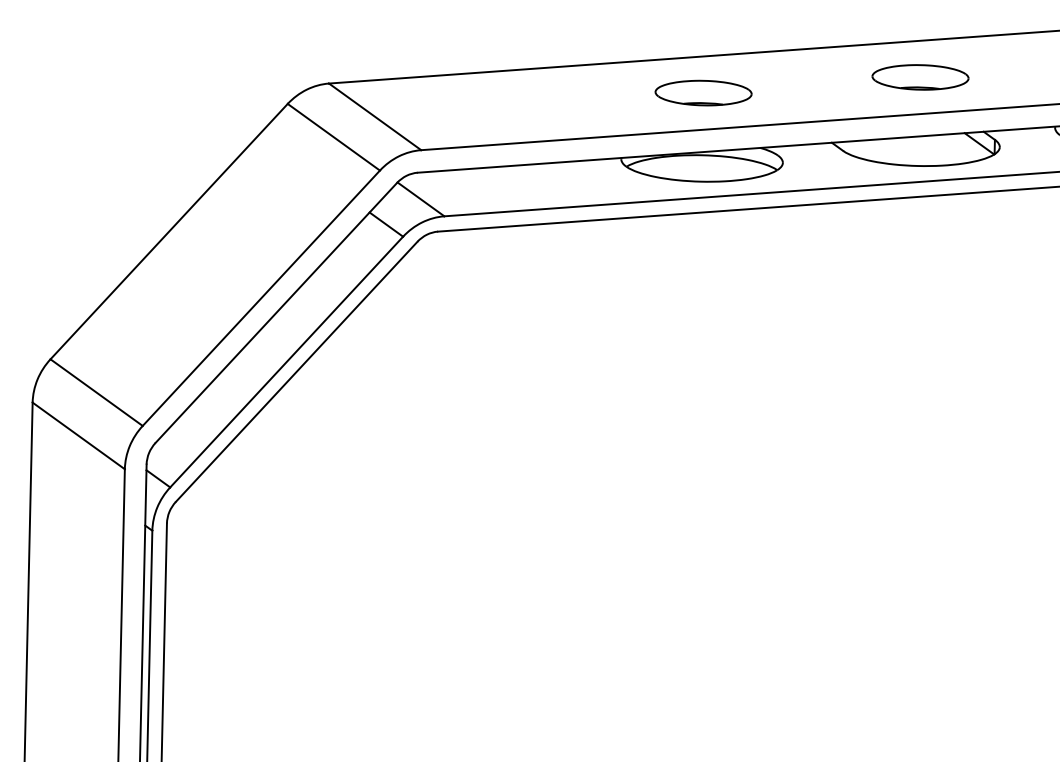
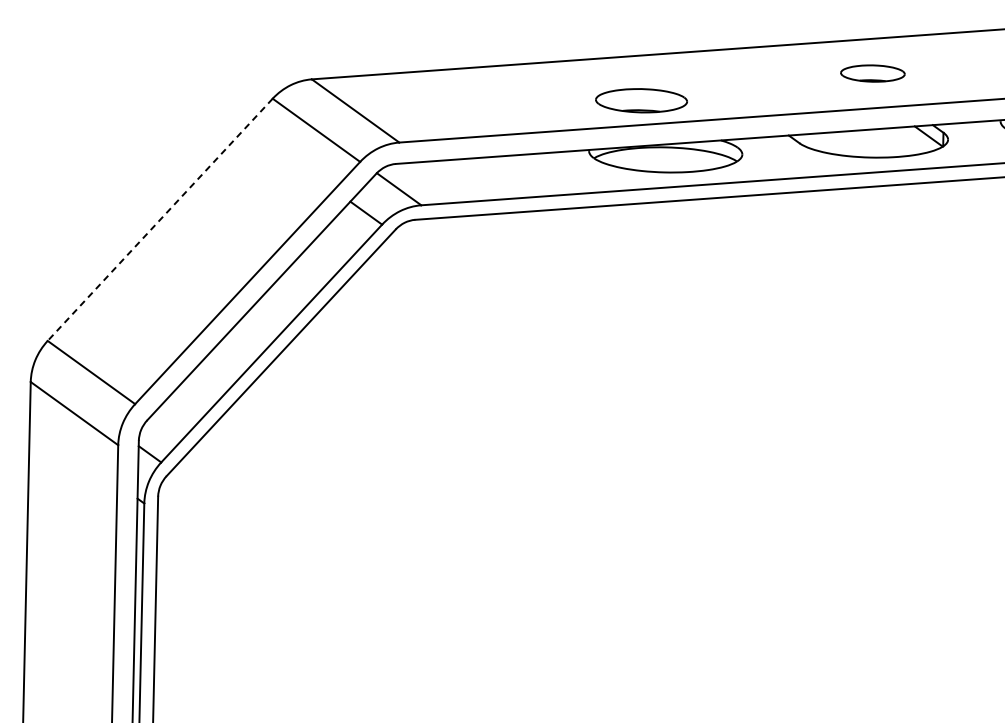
part: (920, 77) -> (872, 73), size x0.7
part: (703, 92) -> (641, 100), moved
line: (168, 232) -> (159, 220), solid -> dashed

